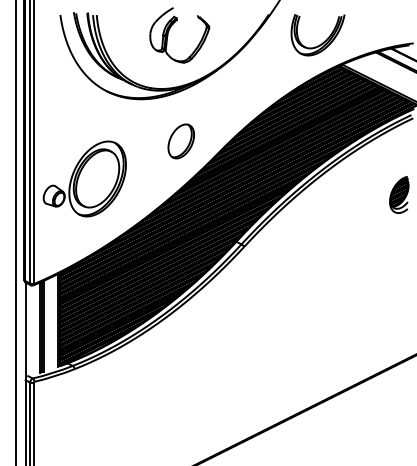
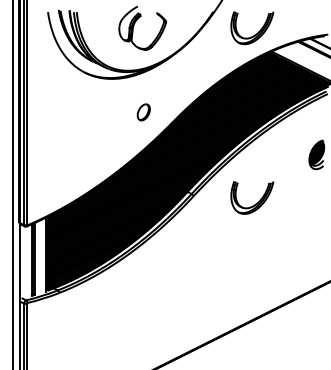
part: (180, 141) -> (143, 112), size x0.6
part: (84, 178) -> (67, 141), removed
part: (323, 255) -> (256, 202), added

